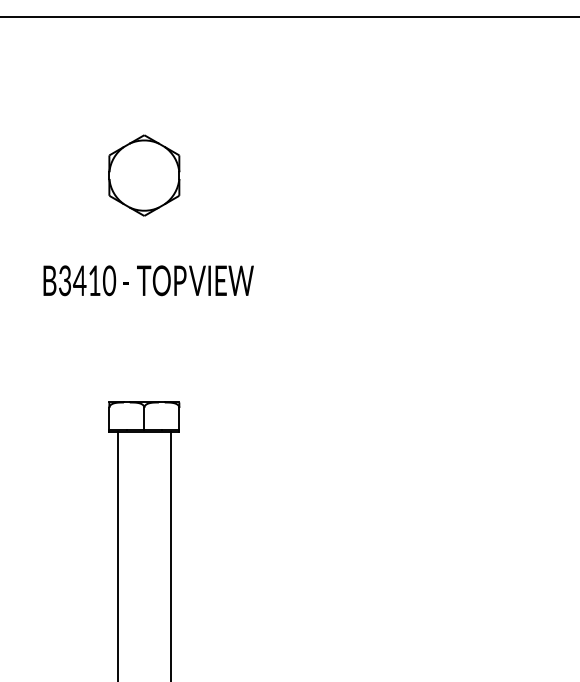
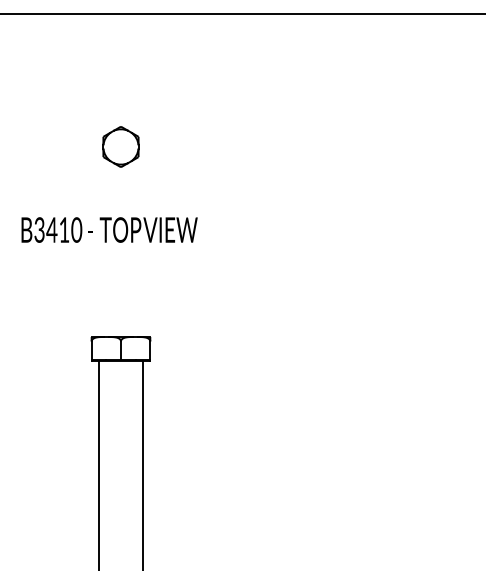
part: (143, 175) -> (120, 146), size x0.6
text: (148, 280) -> (109, 229), moved

